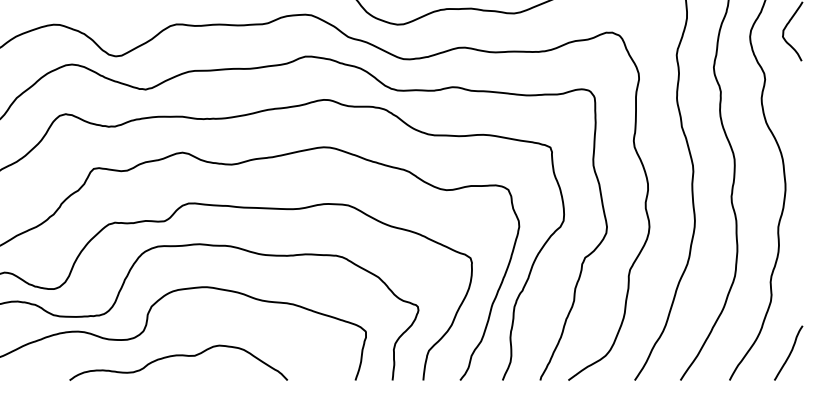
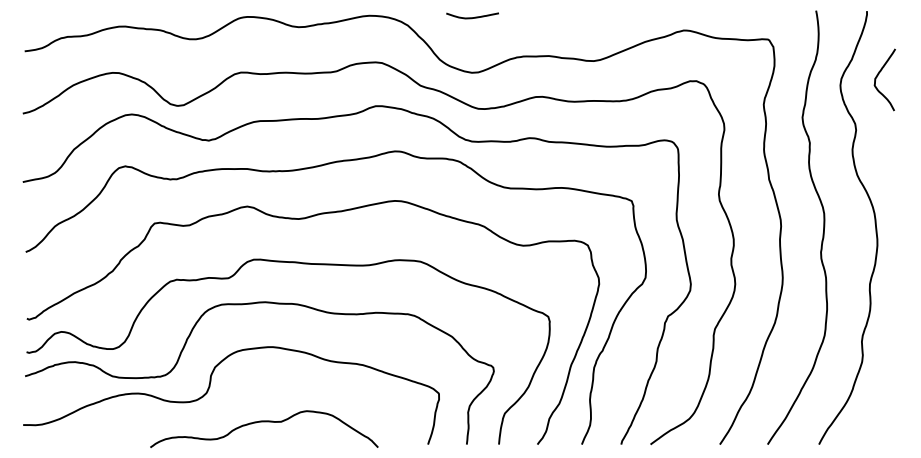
curve: (789, 352) -> (881, 415), removed
curve: (178, 356) -> (264, 422), moved

